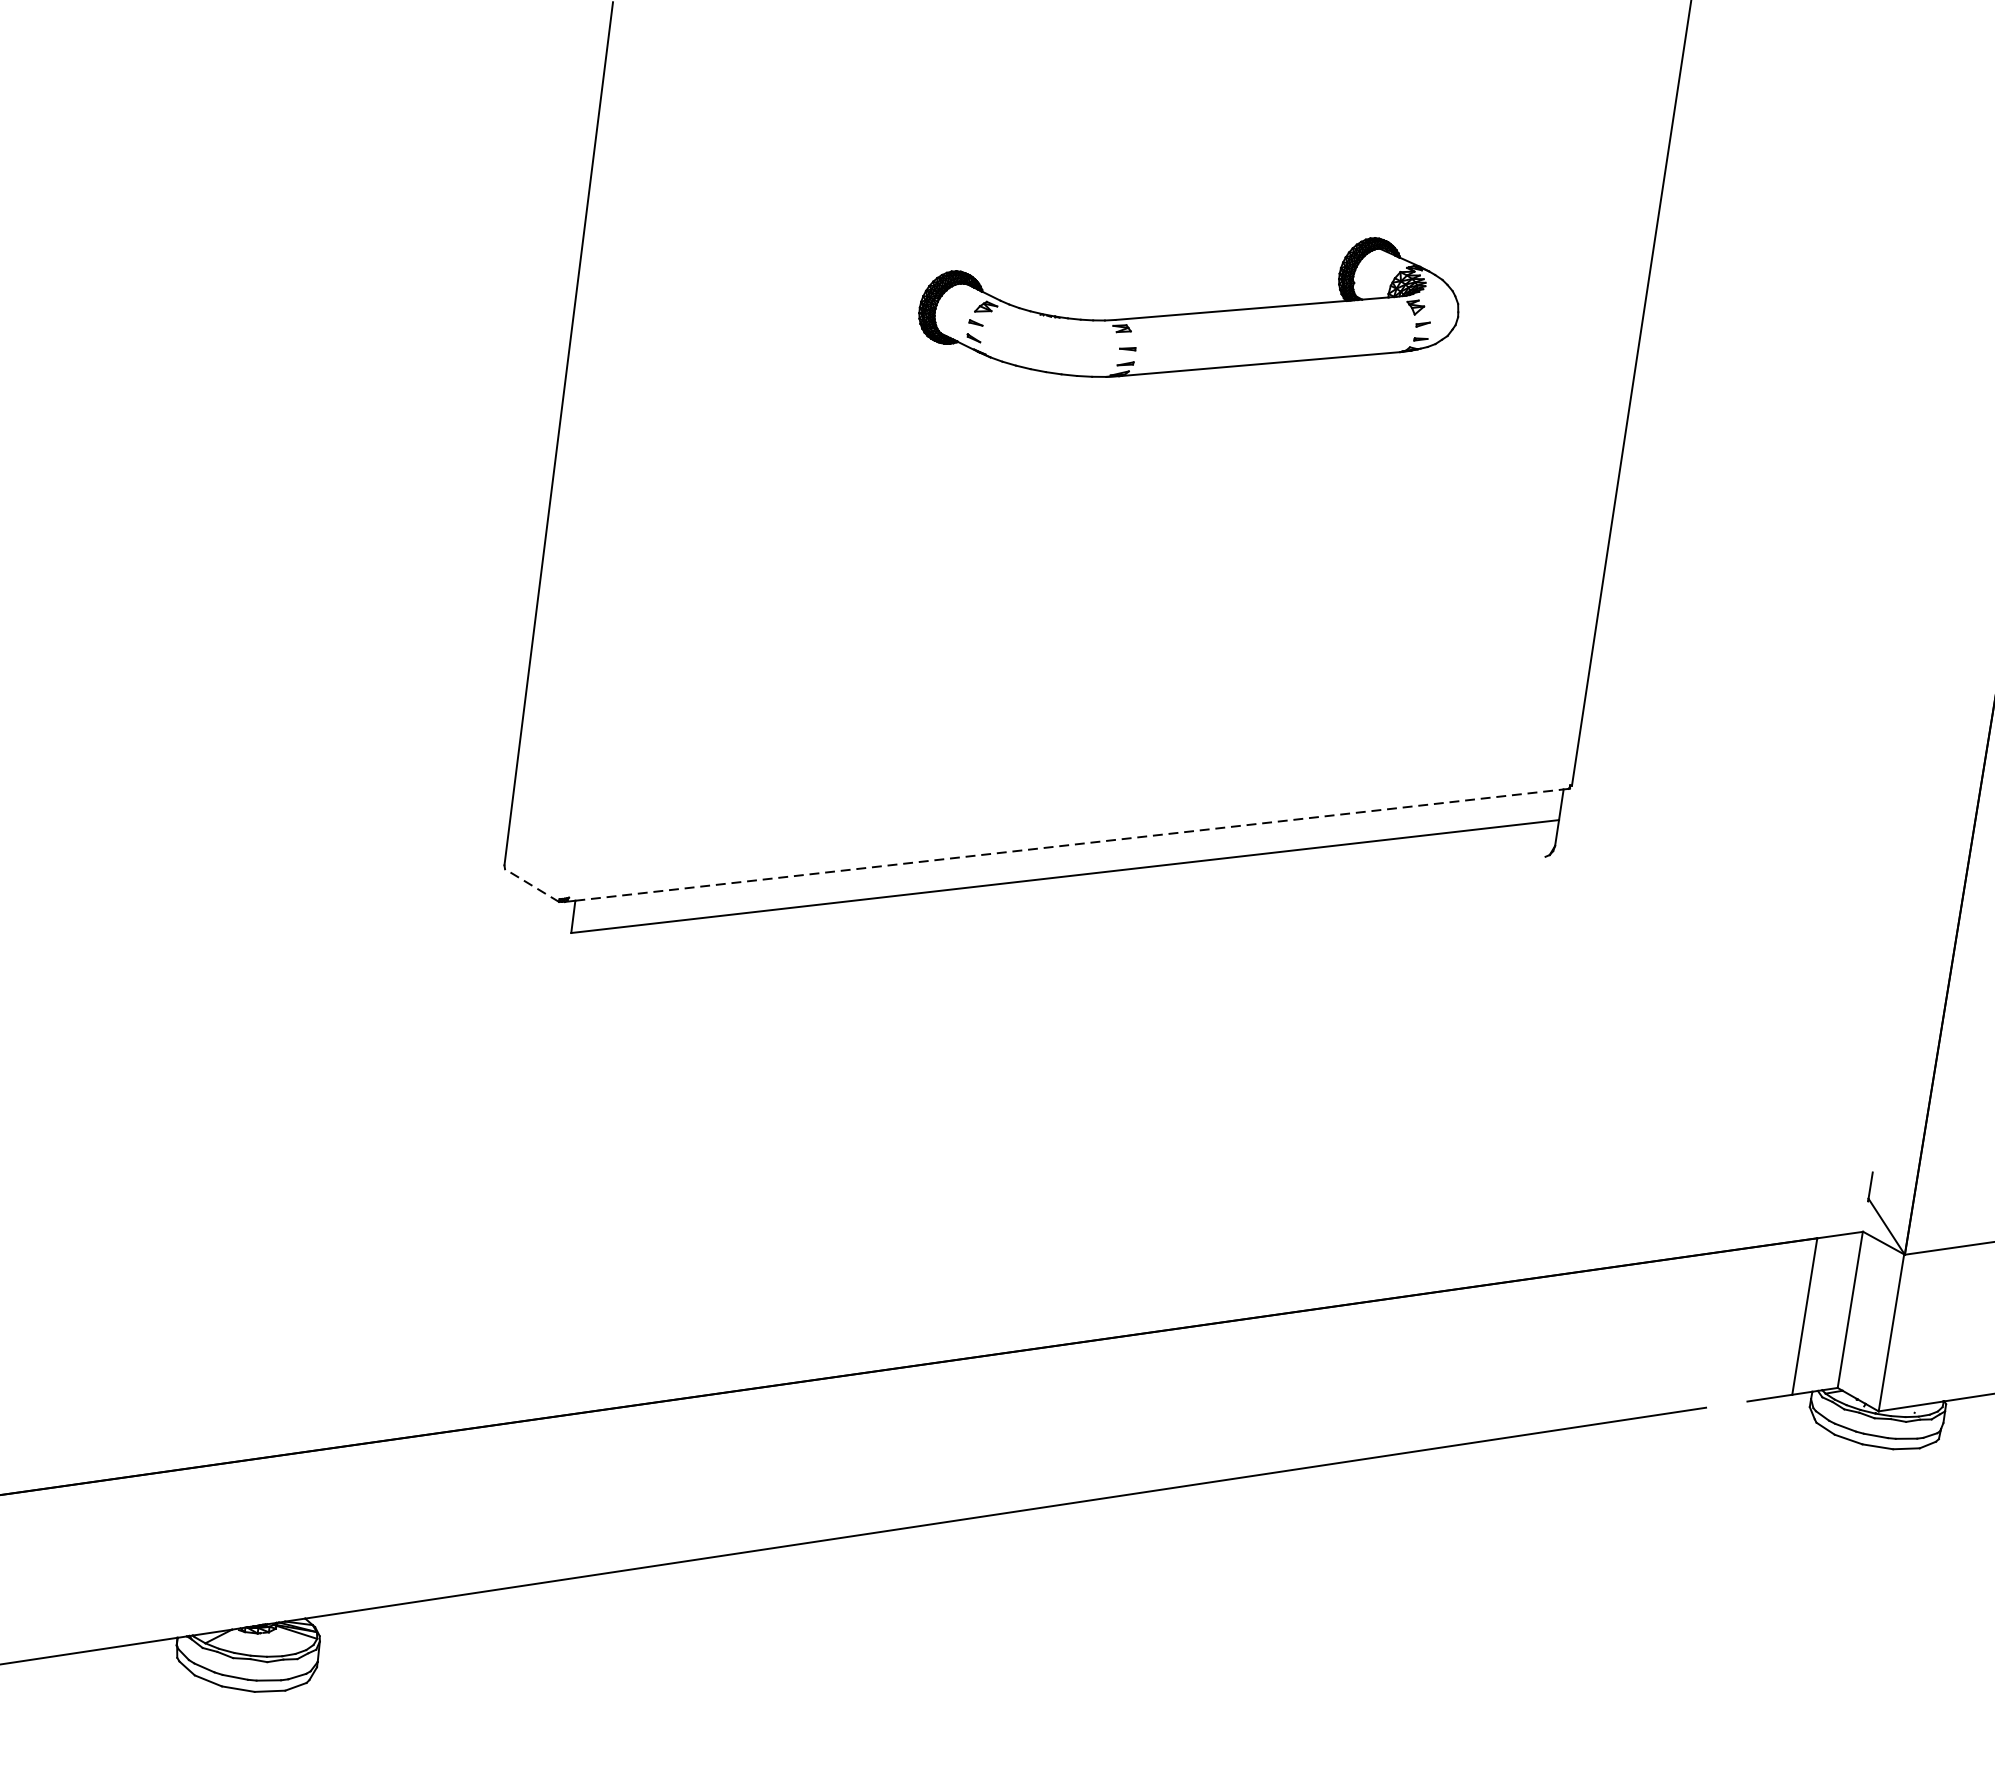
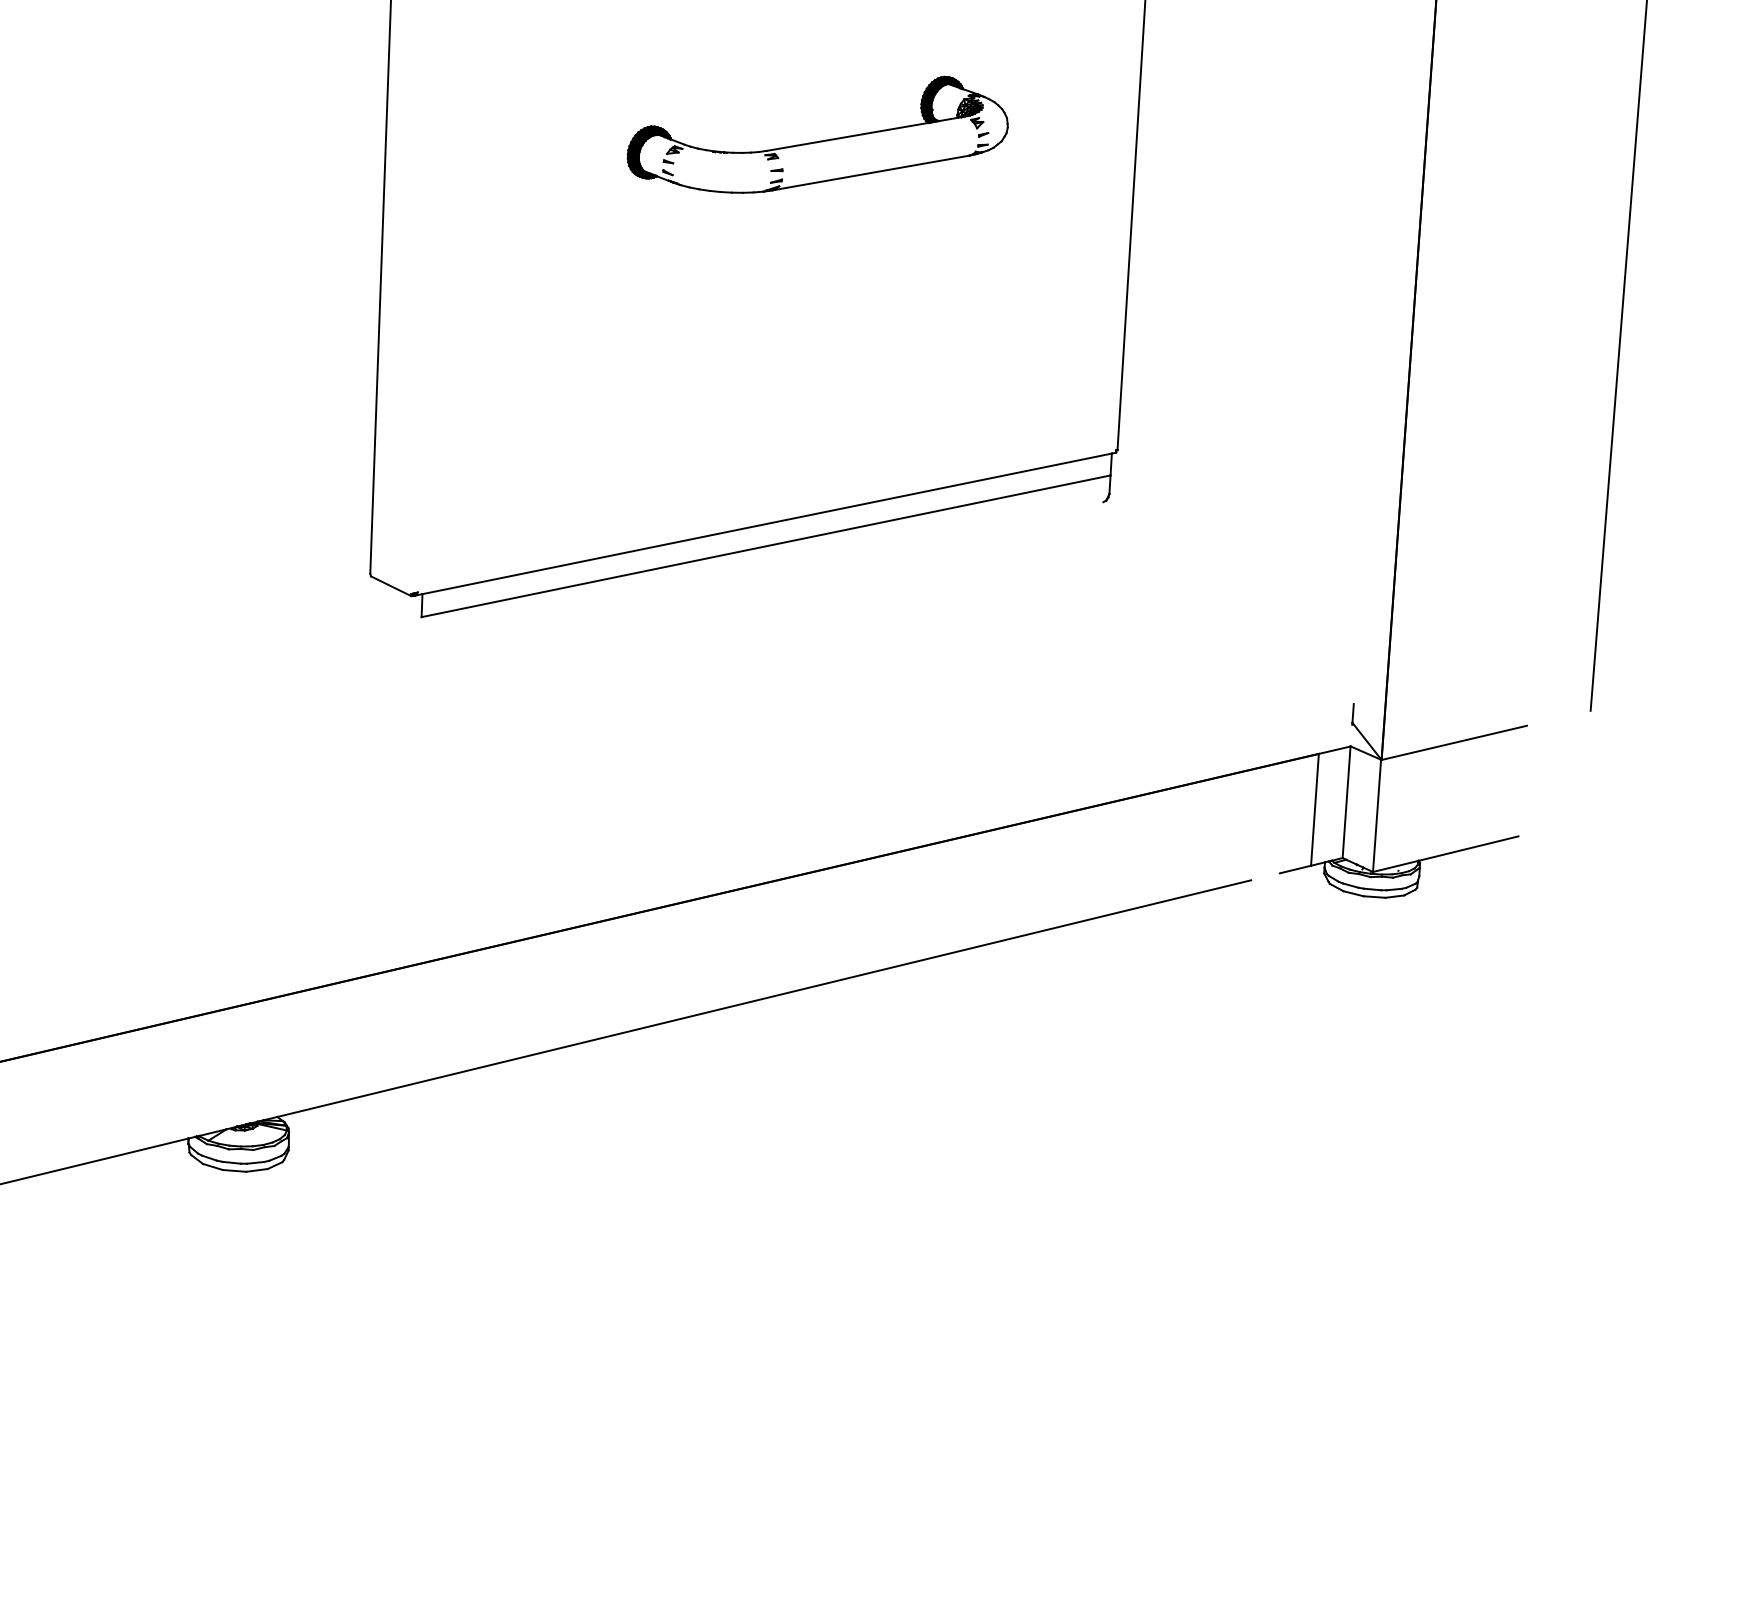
line: (1069, 844) -> (767, 523), dashed -> solid
line: (531, 885) -> (390, 586), dashed -> solid

